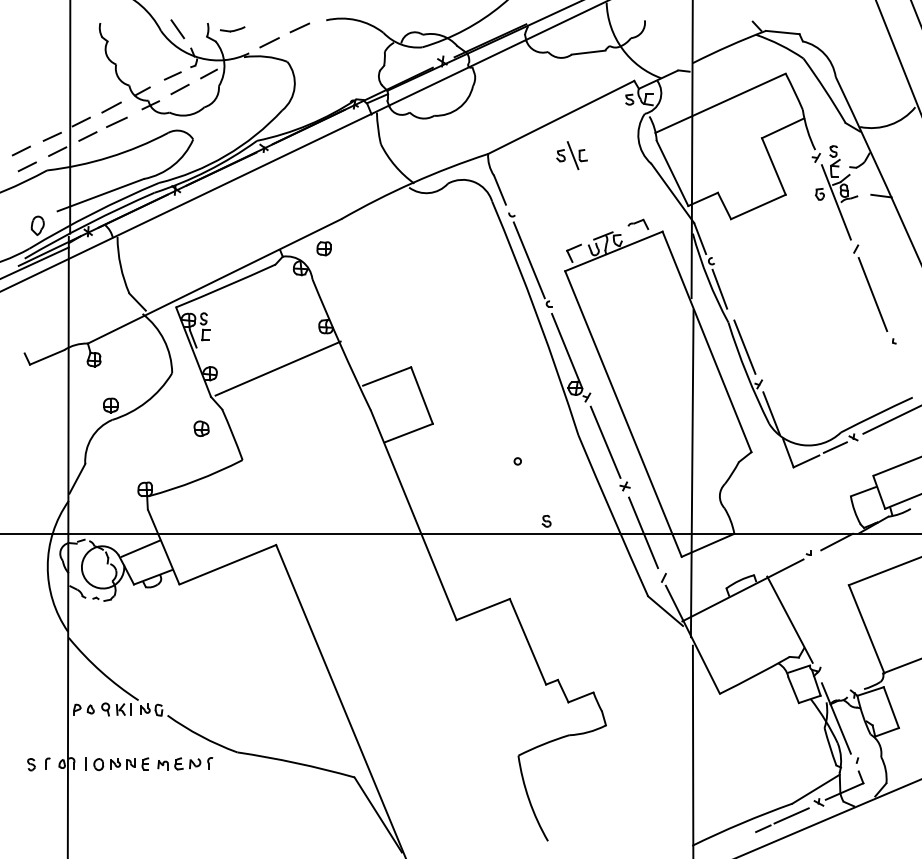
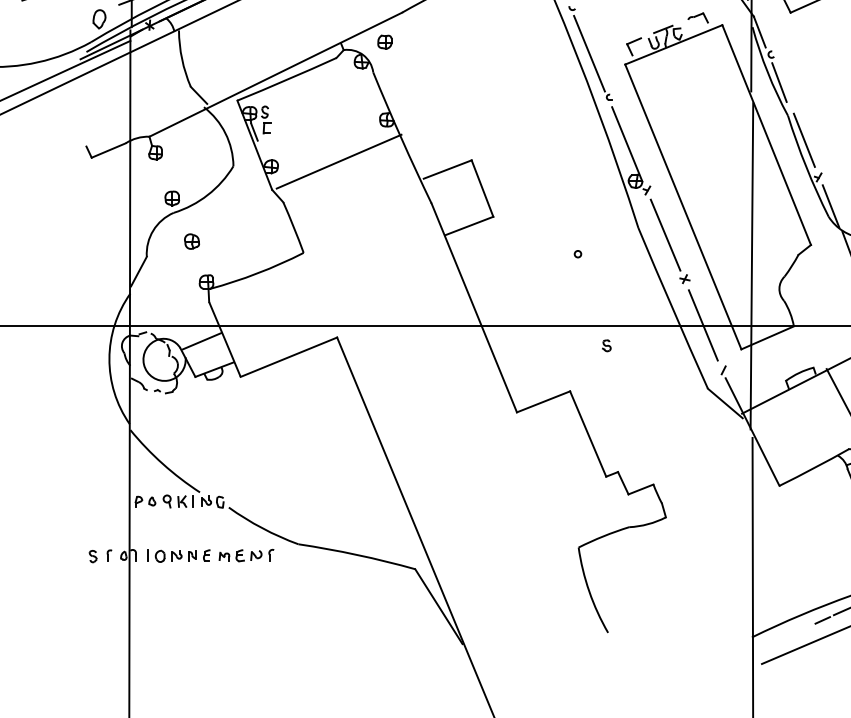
part: (201, 428) -> (191, 241), moved
part: (546, 520) -> (606, 345), moved

